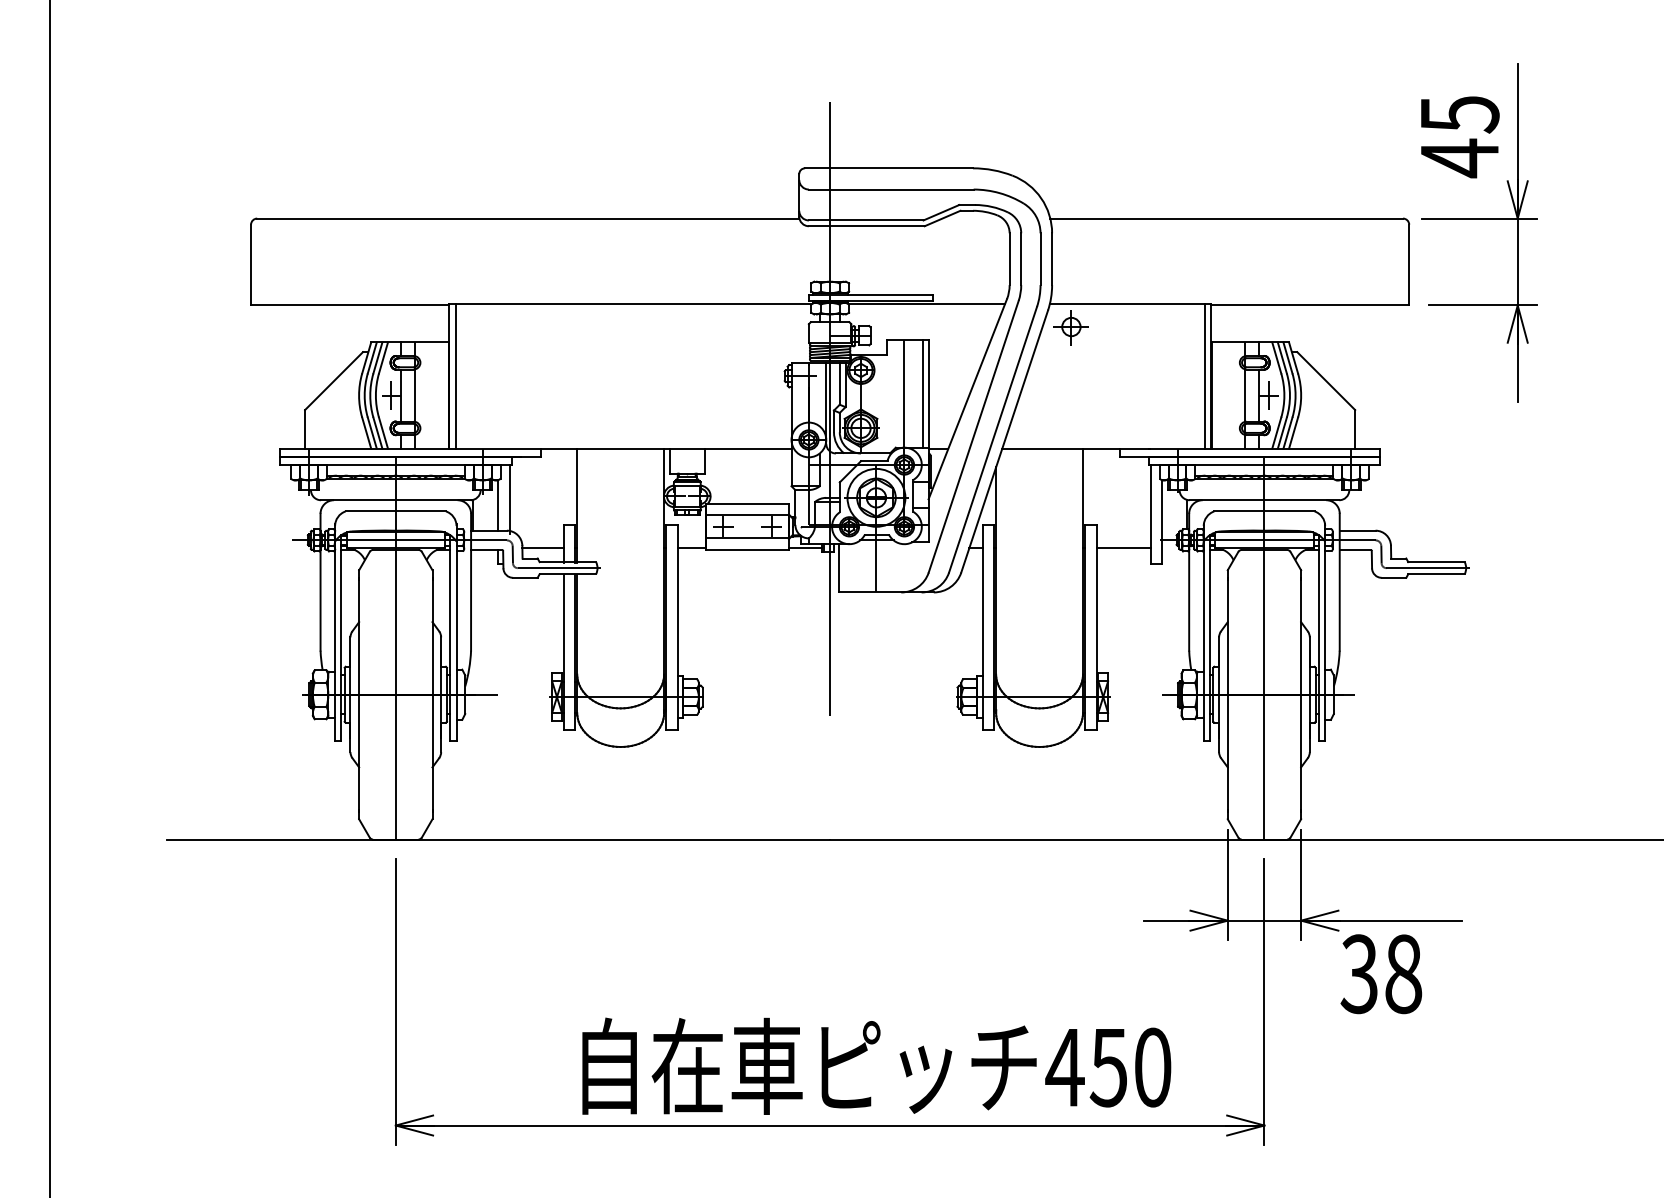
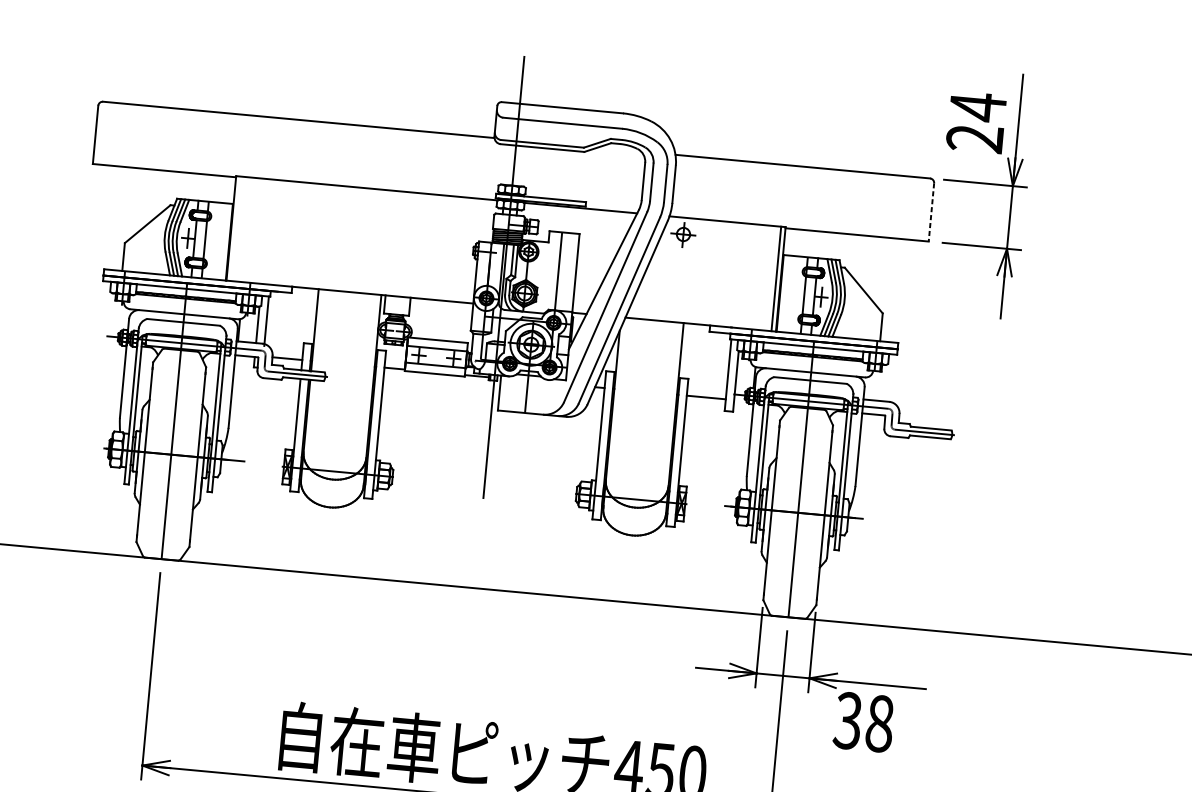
text: (1459, 136) -> (976, 122), 45 -> 24
line: (1409, 265) -> (931, 212), solid -> dashed
line: (455, 375) -> (235, 228), removed
line: (922, 393) -> (571, 272), removed

